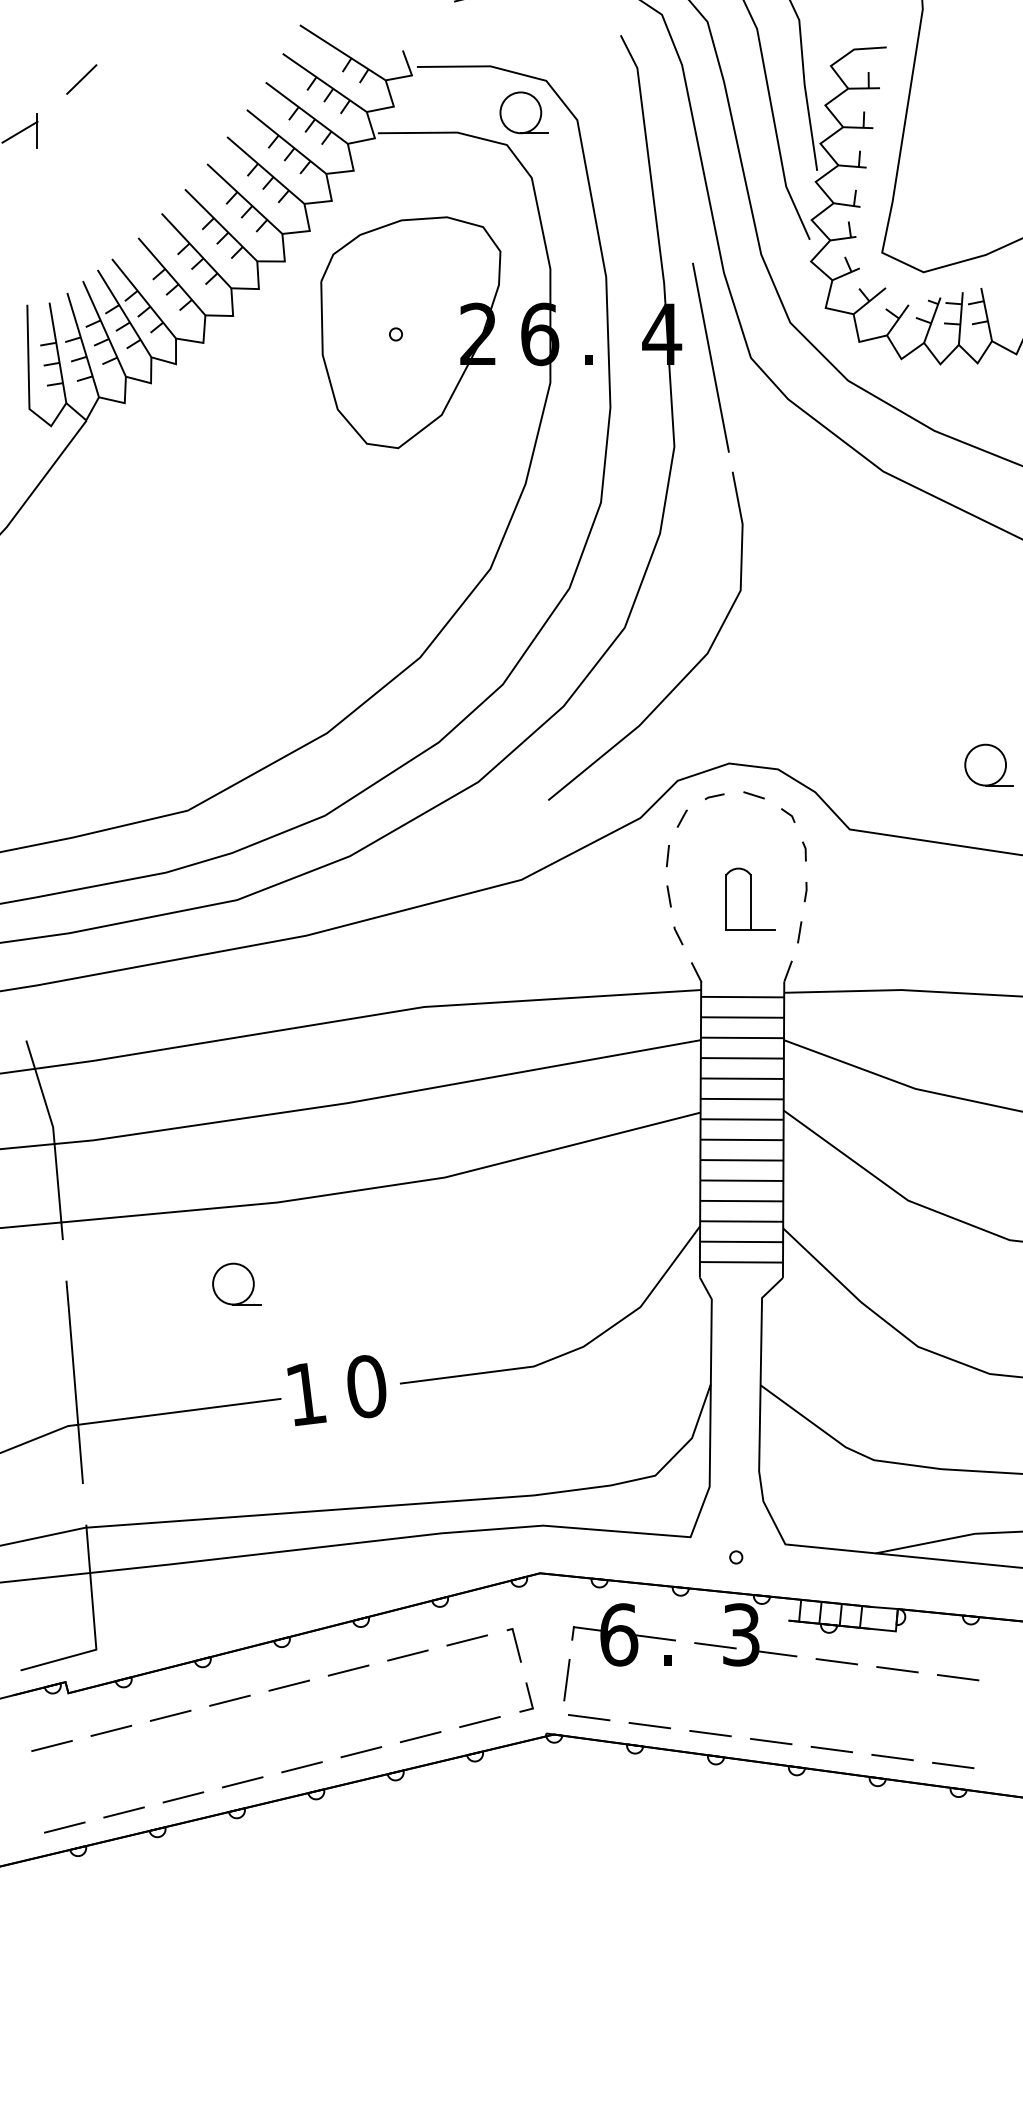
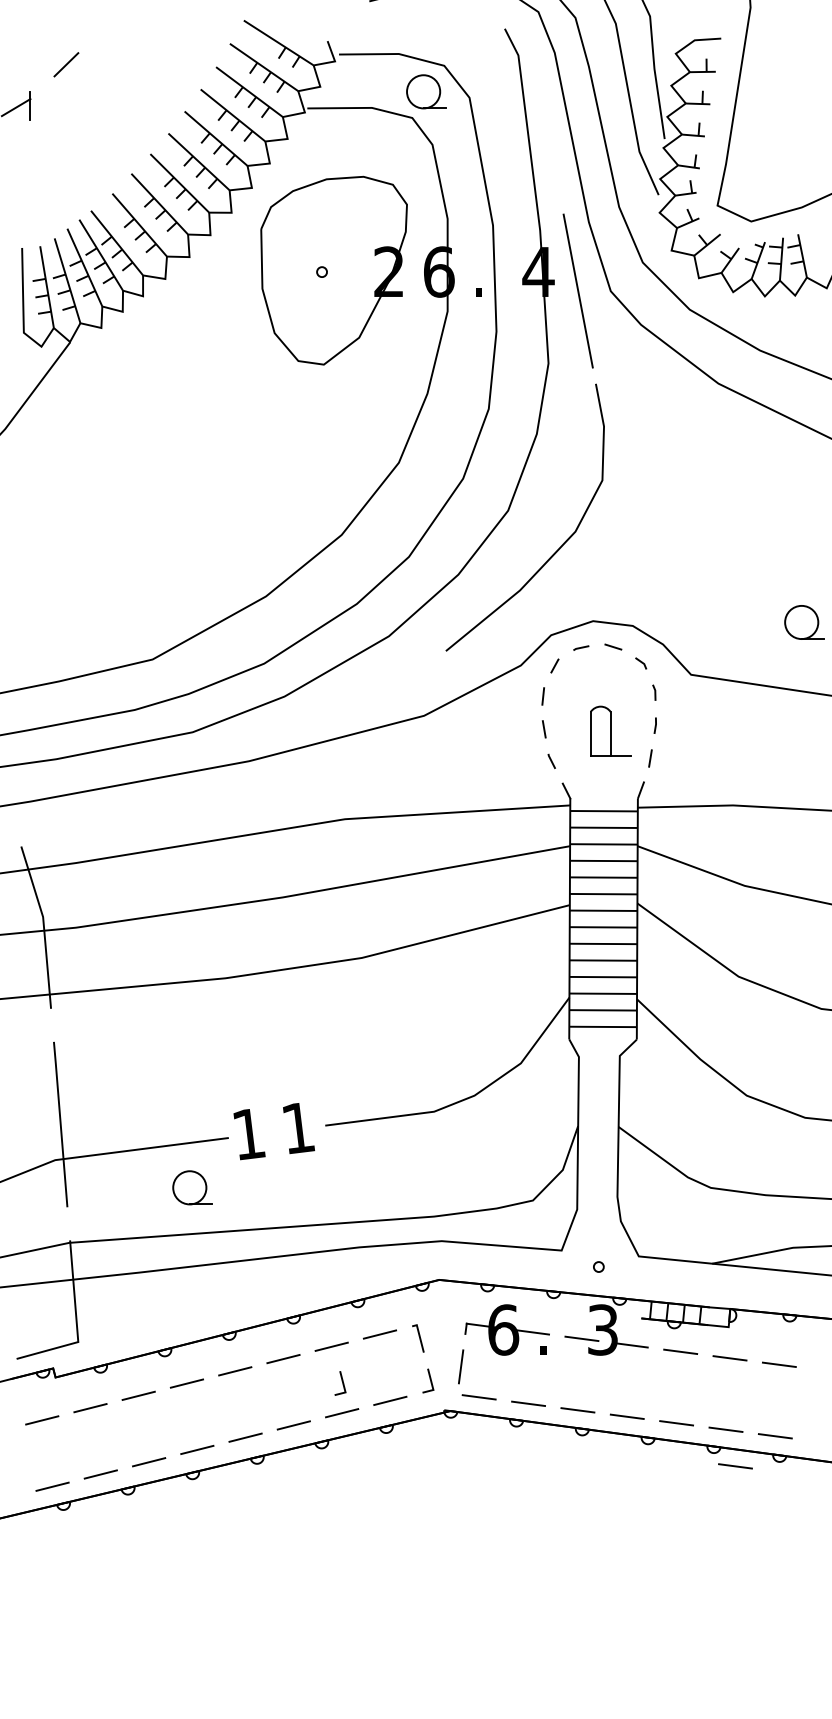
part: (236, 1283) -> (192, 1187), moved
text: (367, 1386) -> (298, 1127), 0 -> 1
line: (420, 1699) -> (341, 1382), added
line: (904, 1802) -> (735, 1466), added

